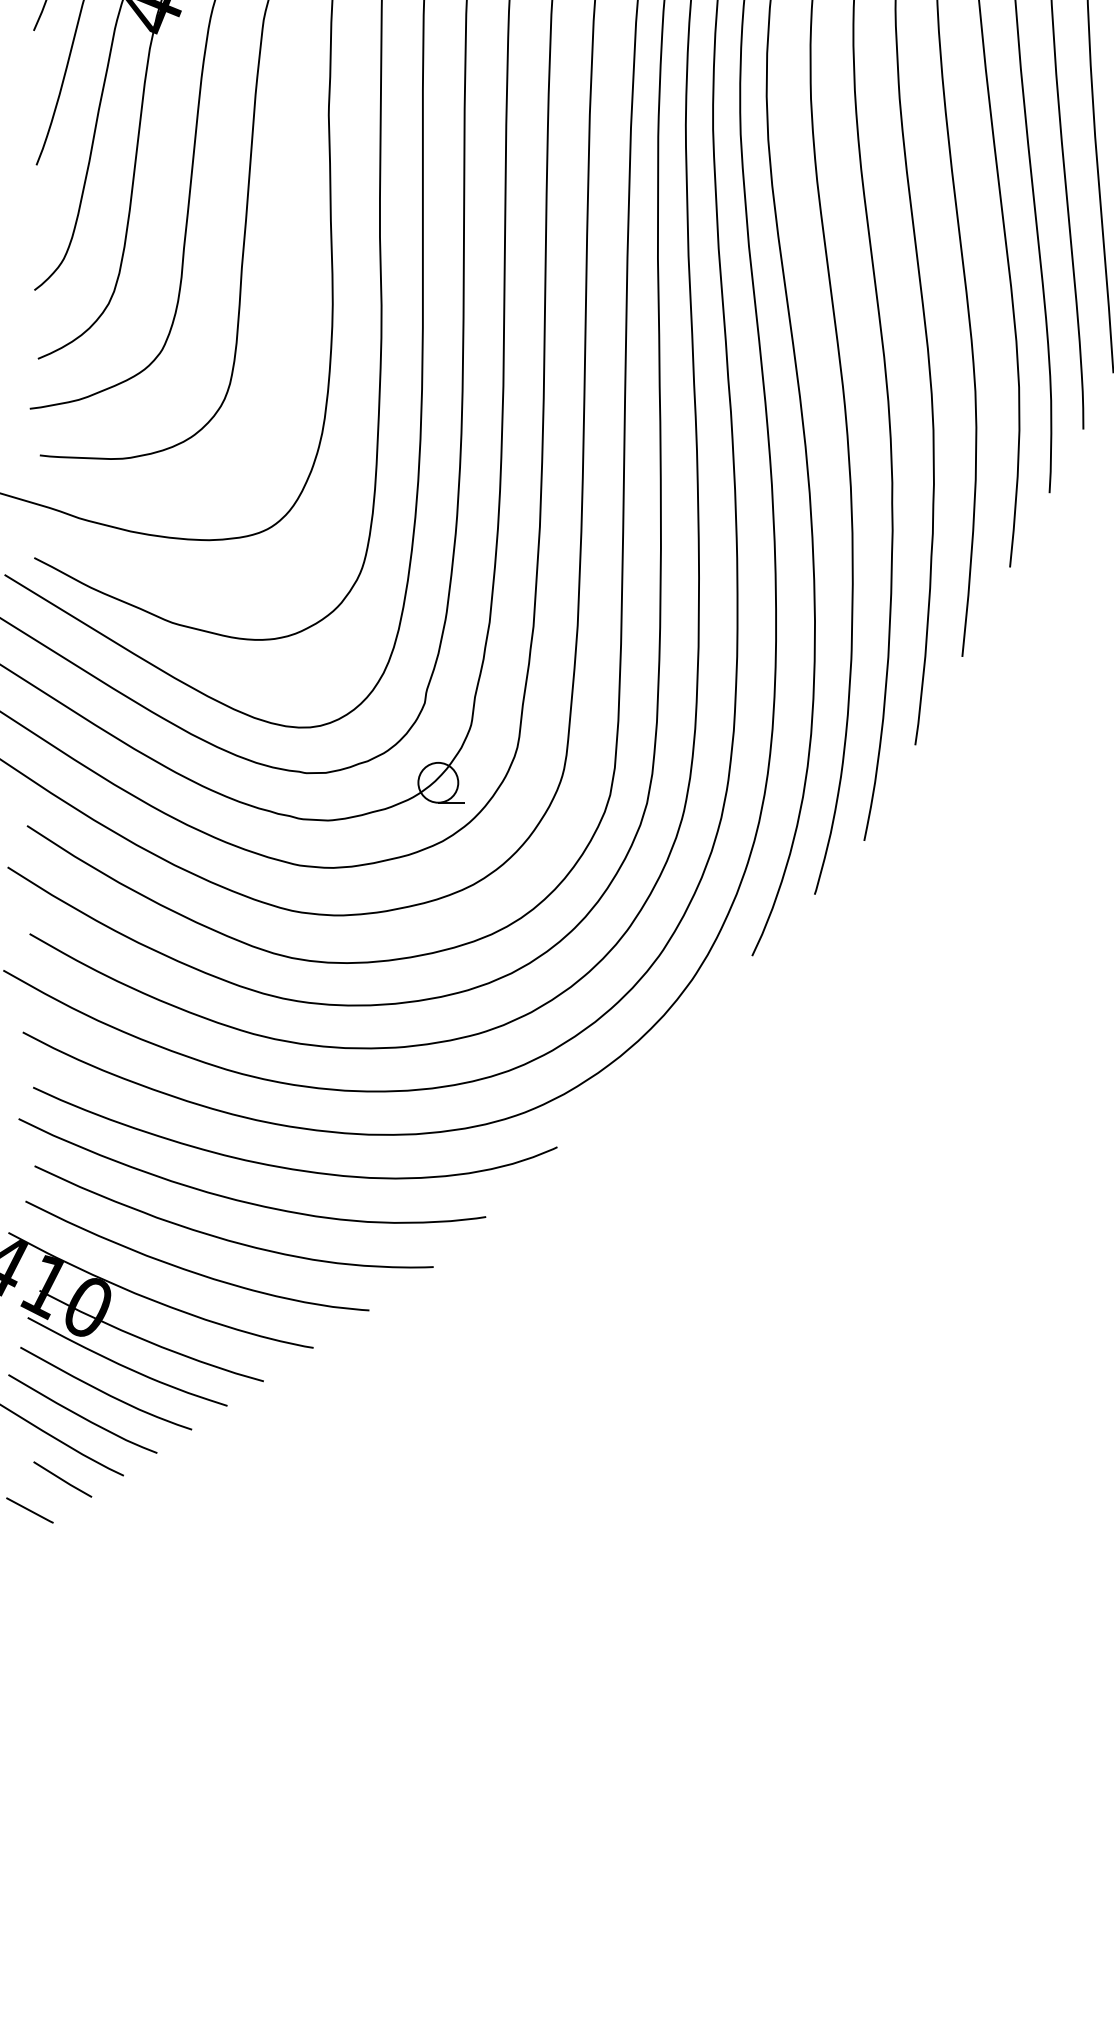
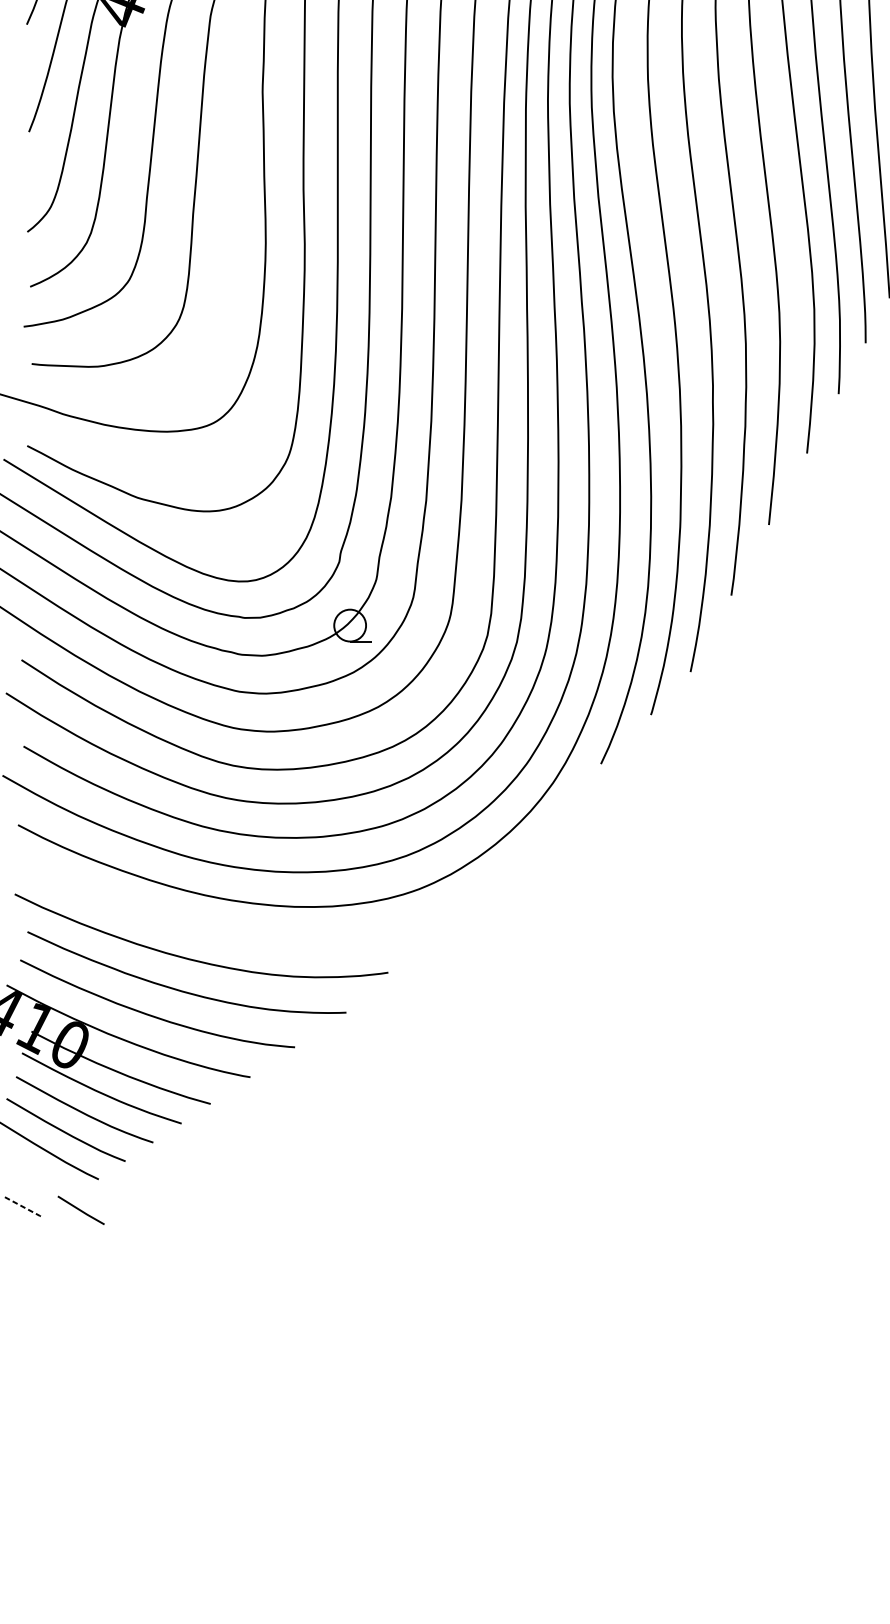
curve: (289, 1167) -> (231, 933), removed
line: (62, 1479) -> (80, 1210), moved
line: (30, 1511) -> (24, 1208), solid -> dashed

